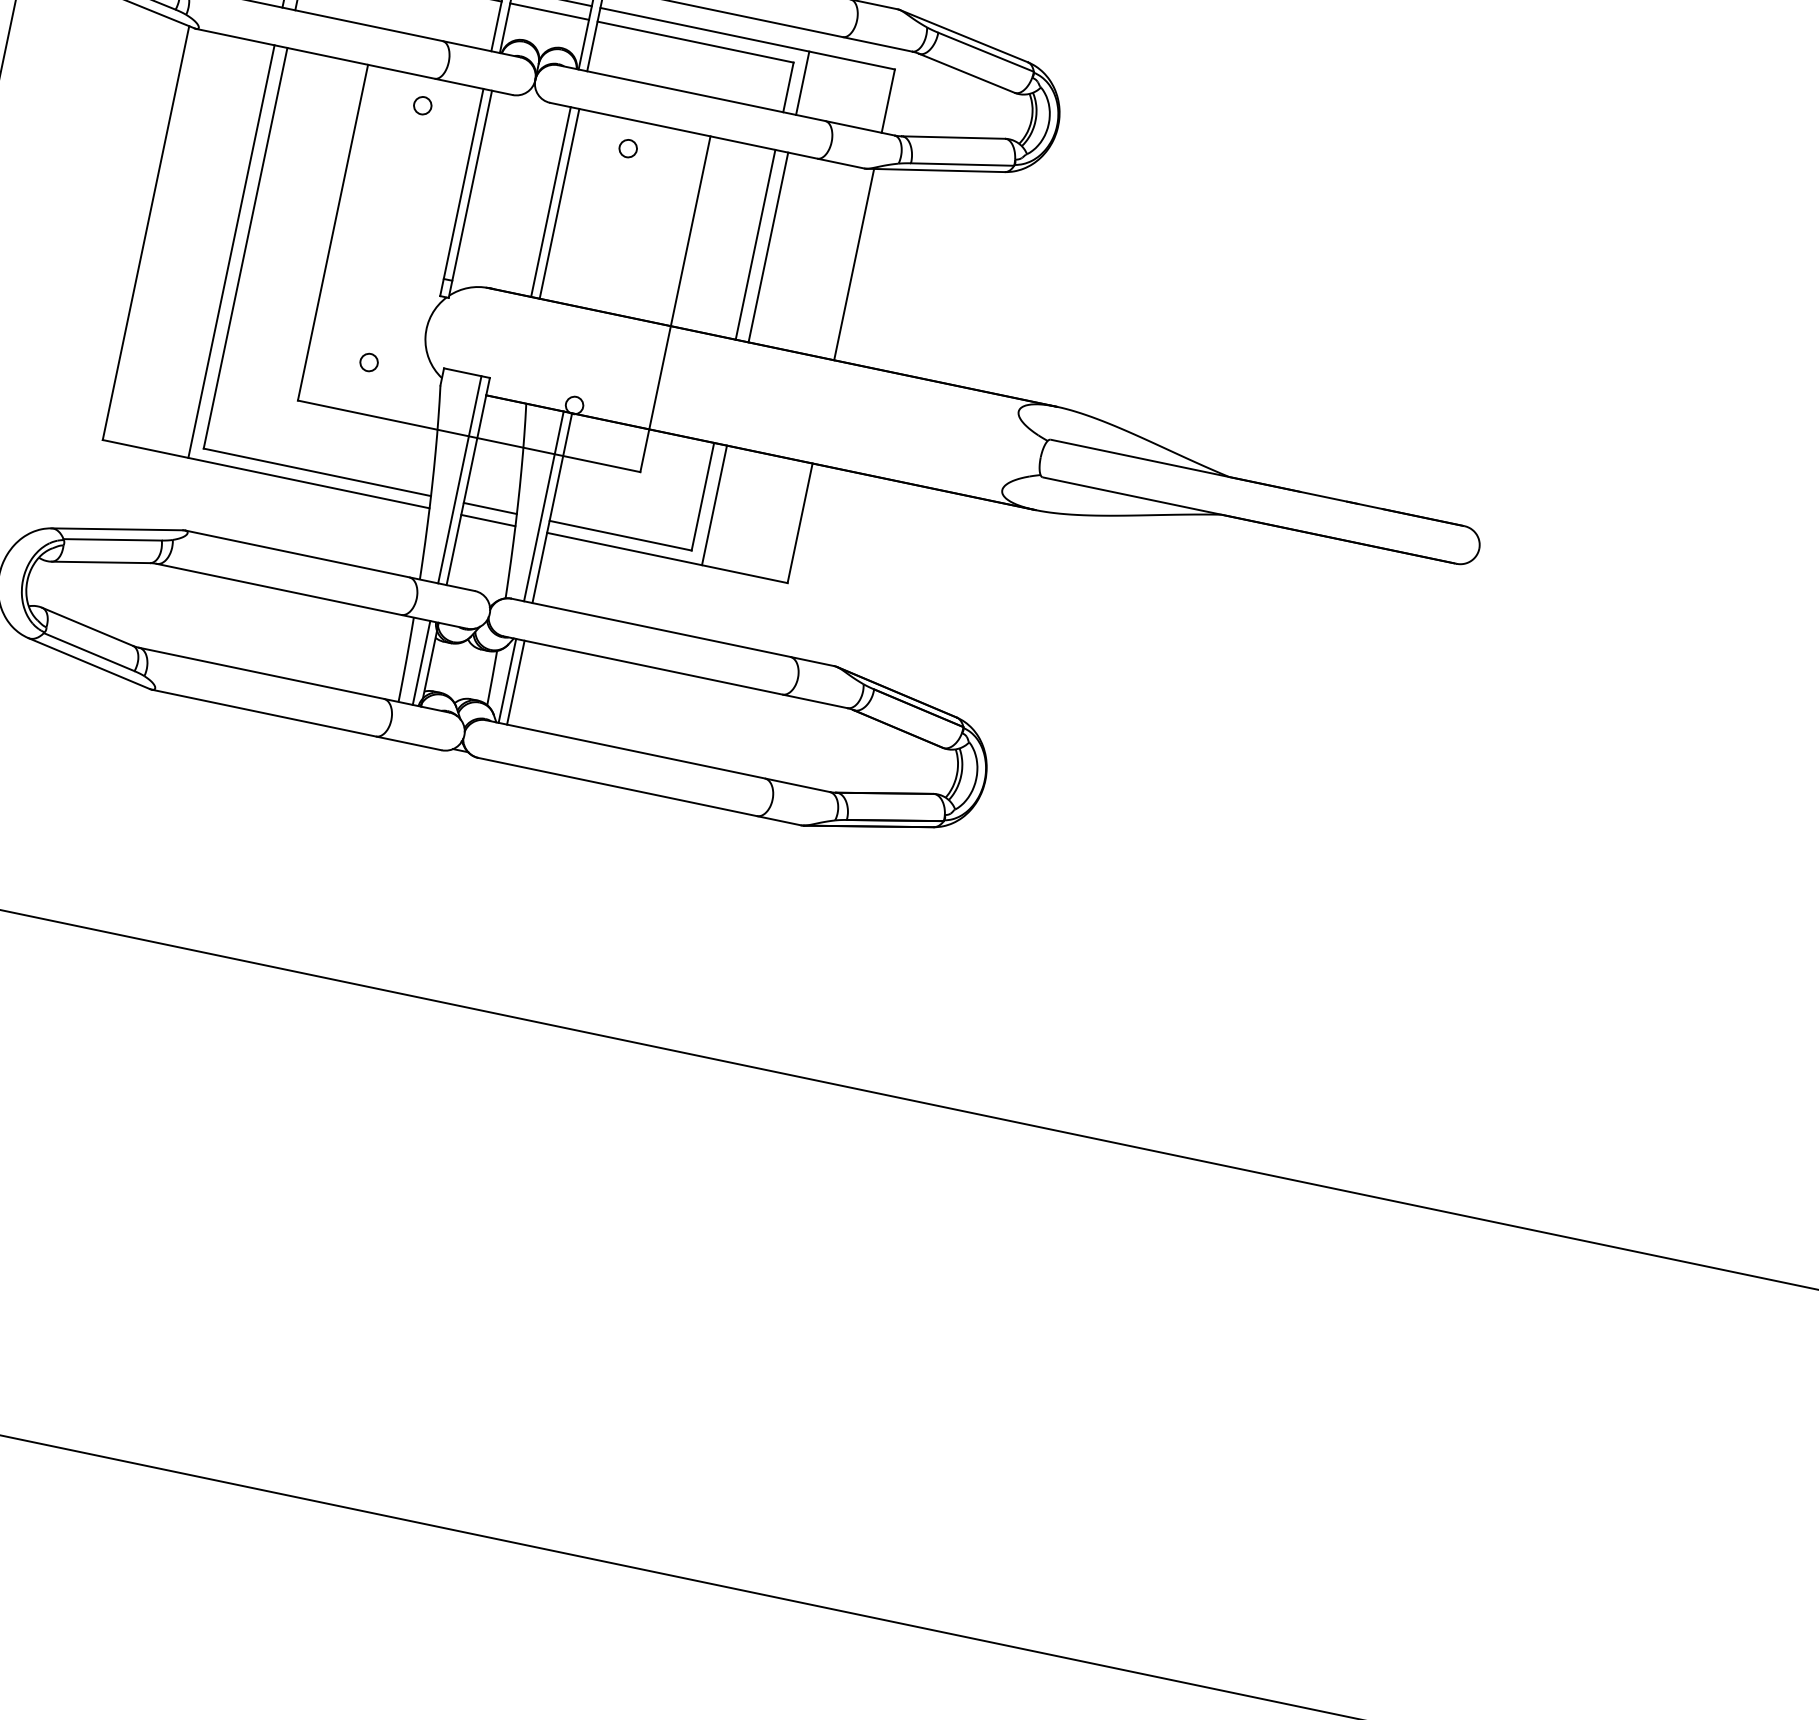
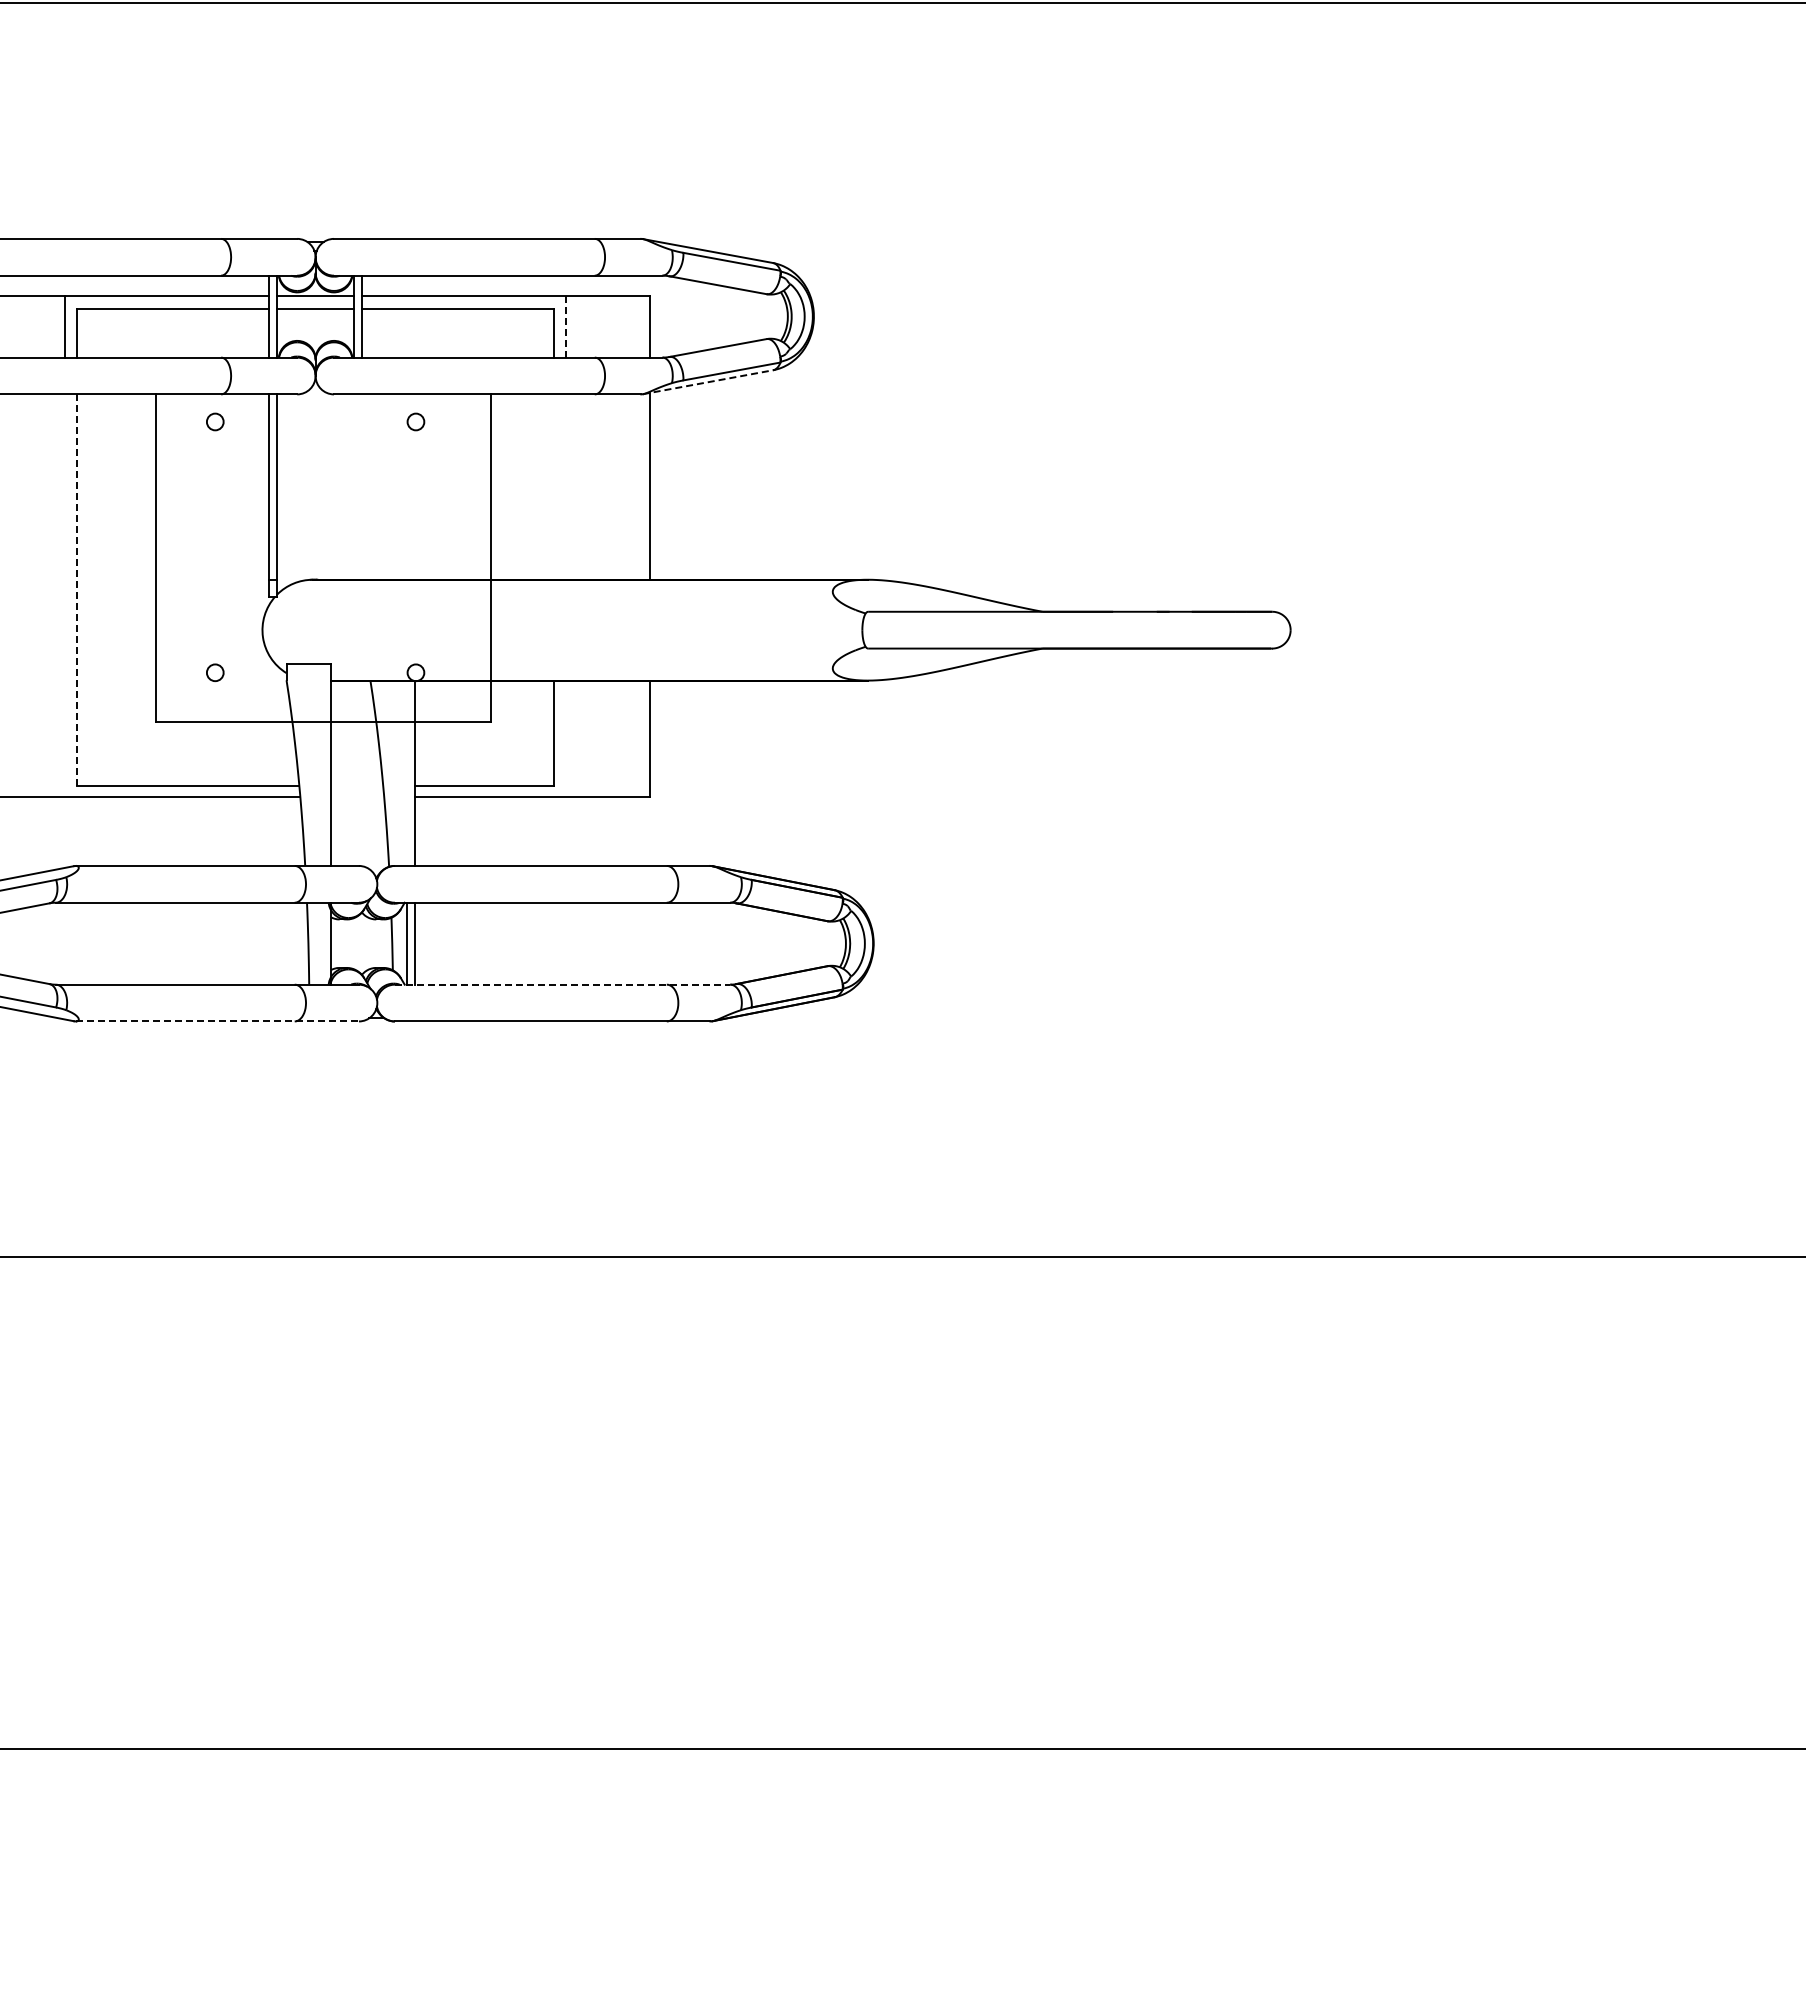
line: (802, 83) -> (566, 326), solid -> dashed
line: (936, 170) -> (708, 382), solid -> dashed
line: (551, 201) -> (354, 486), removed
line: (559, 203) -> (362, 486), removed
line: (755, 244) -> (553, 486), removed
line: (768, 246) -> (566, 486), removed
line: (245, 248) -> (77, 590), solid -> dashed
line: (231, 251) -> (64, 595), removed
line: (460, 479) -> (323, 764), removed
line: (714, 504) -> (566, 738), removed
line: (543, 505) -> (406, 772), removed
line: (490, 508) -> (357, 785), removed
line: (488, 520) -> (357, 797), removed
line: (422, 662) -> (323, 943), removed
line: (296, 720) -> (217, 1021), solid -> dashed
line: (657, 755) -> (562, 984), solid -> dashed

